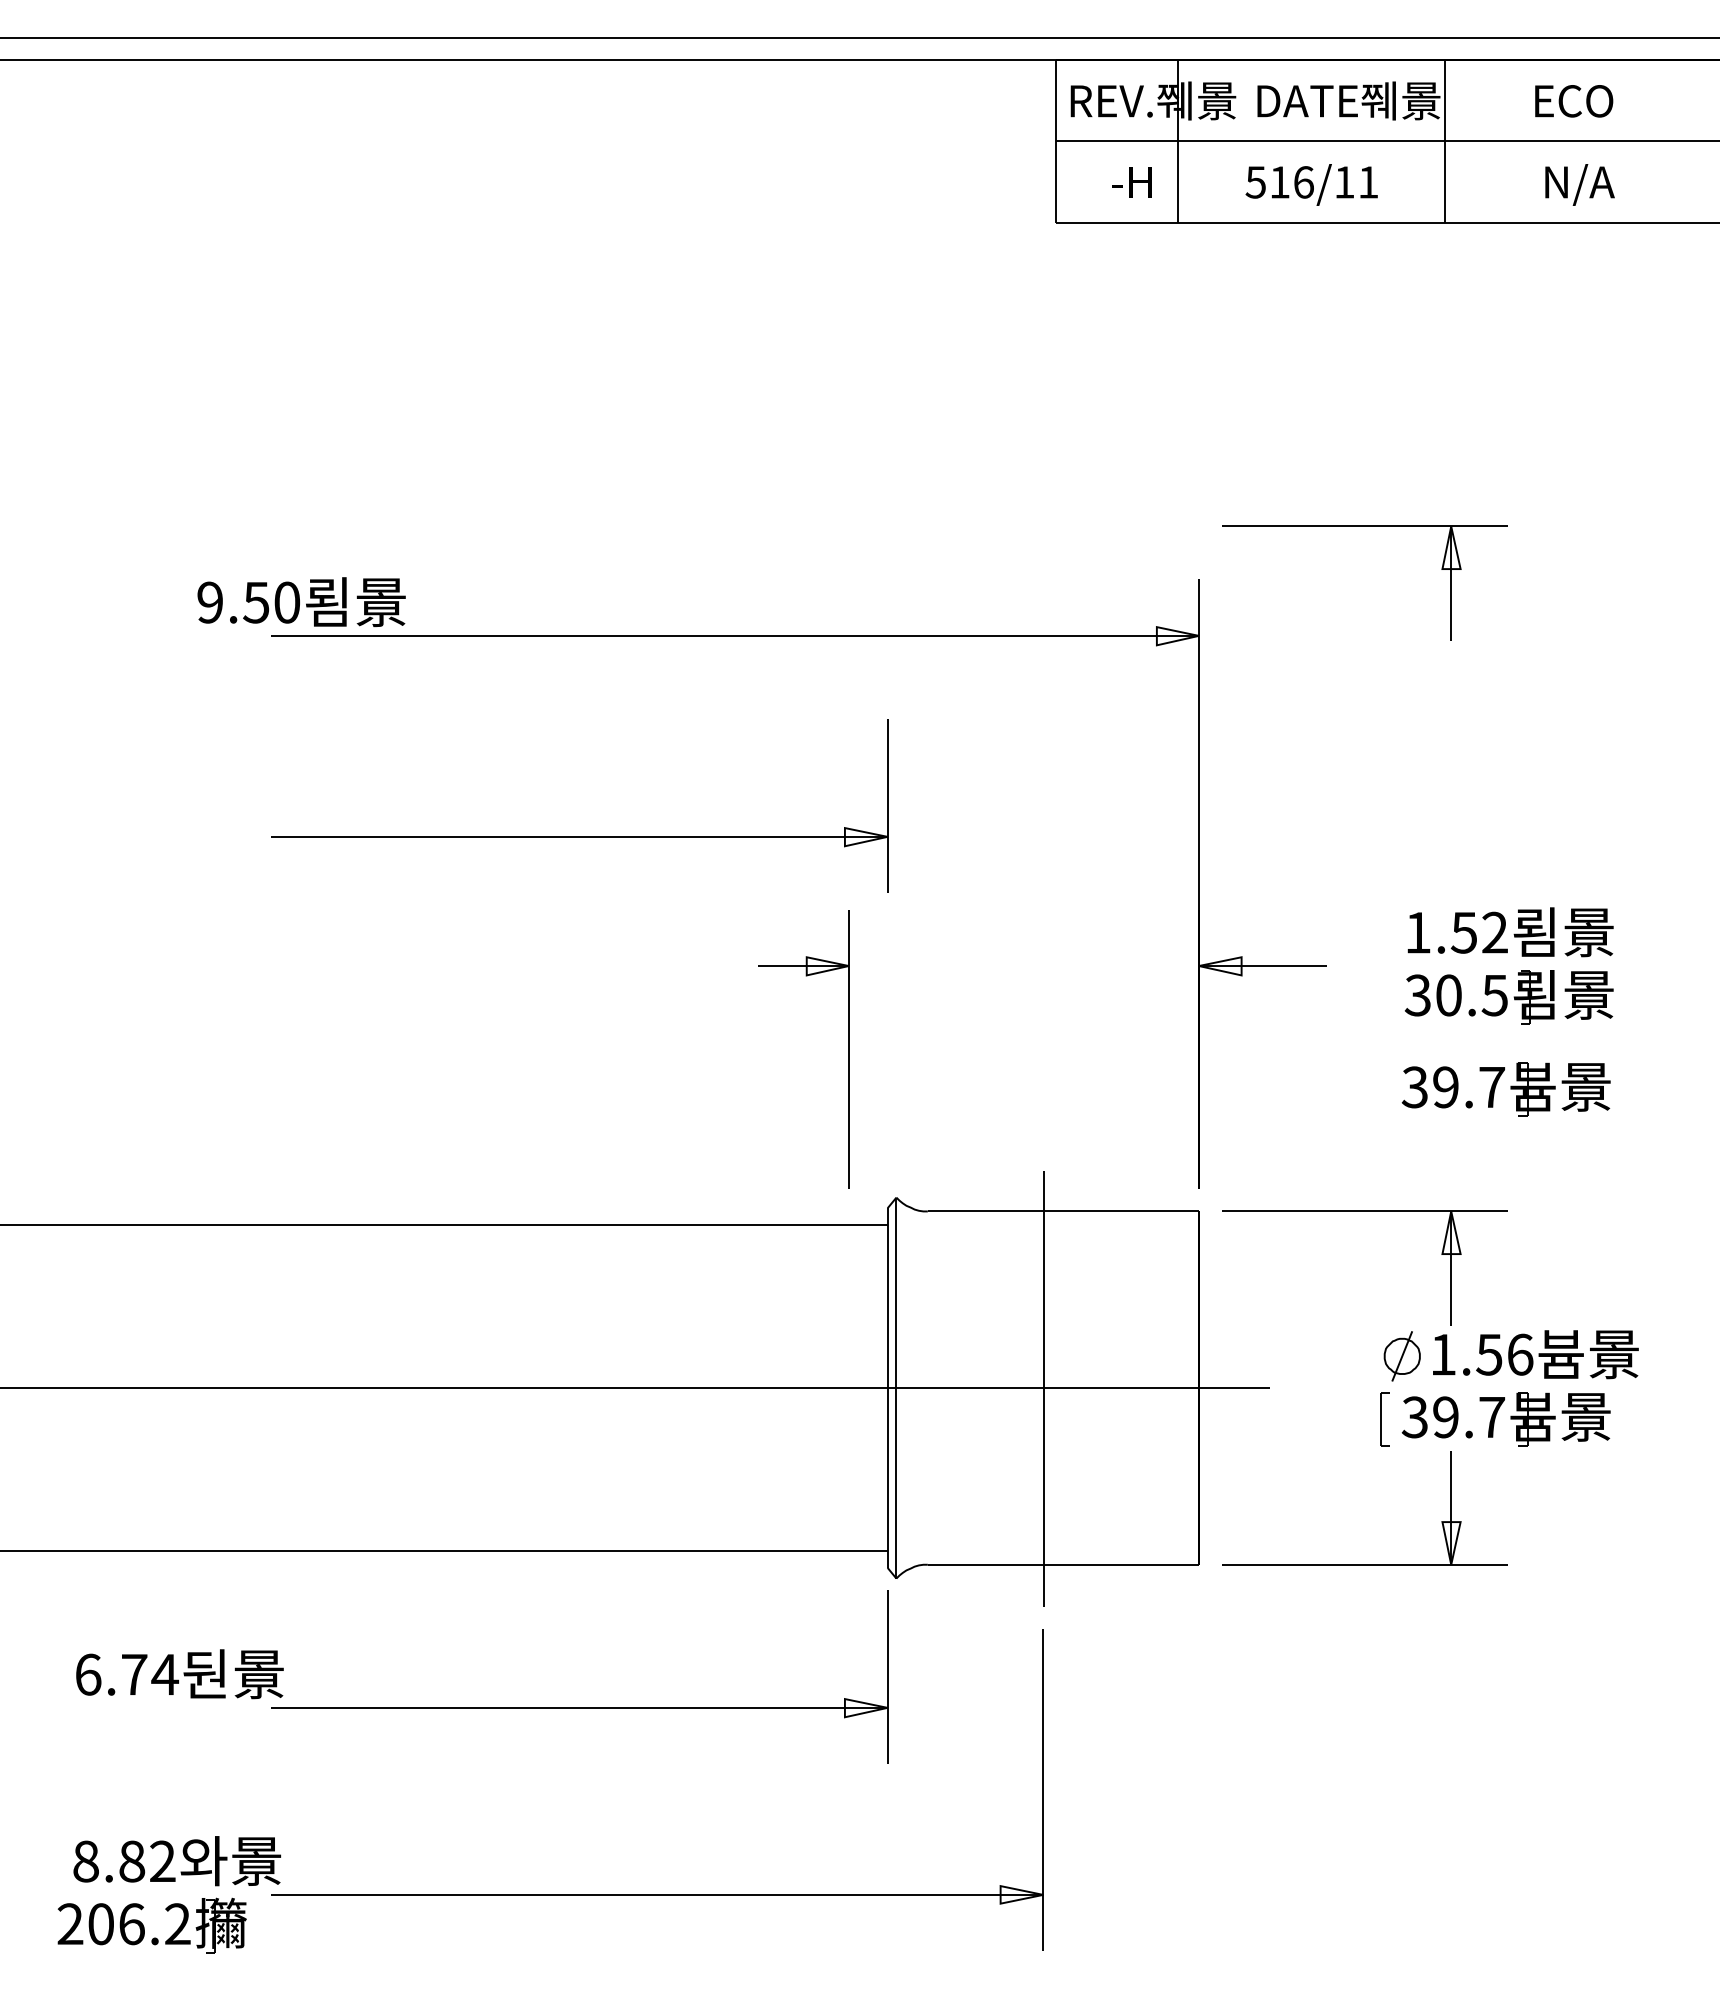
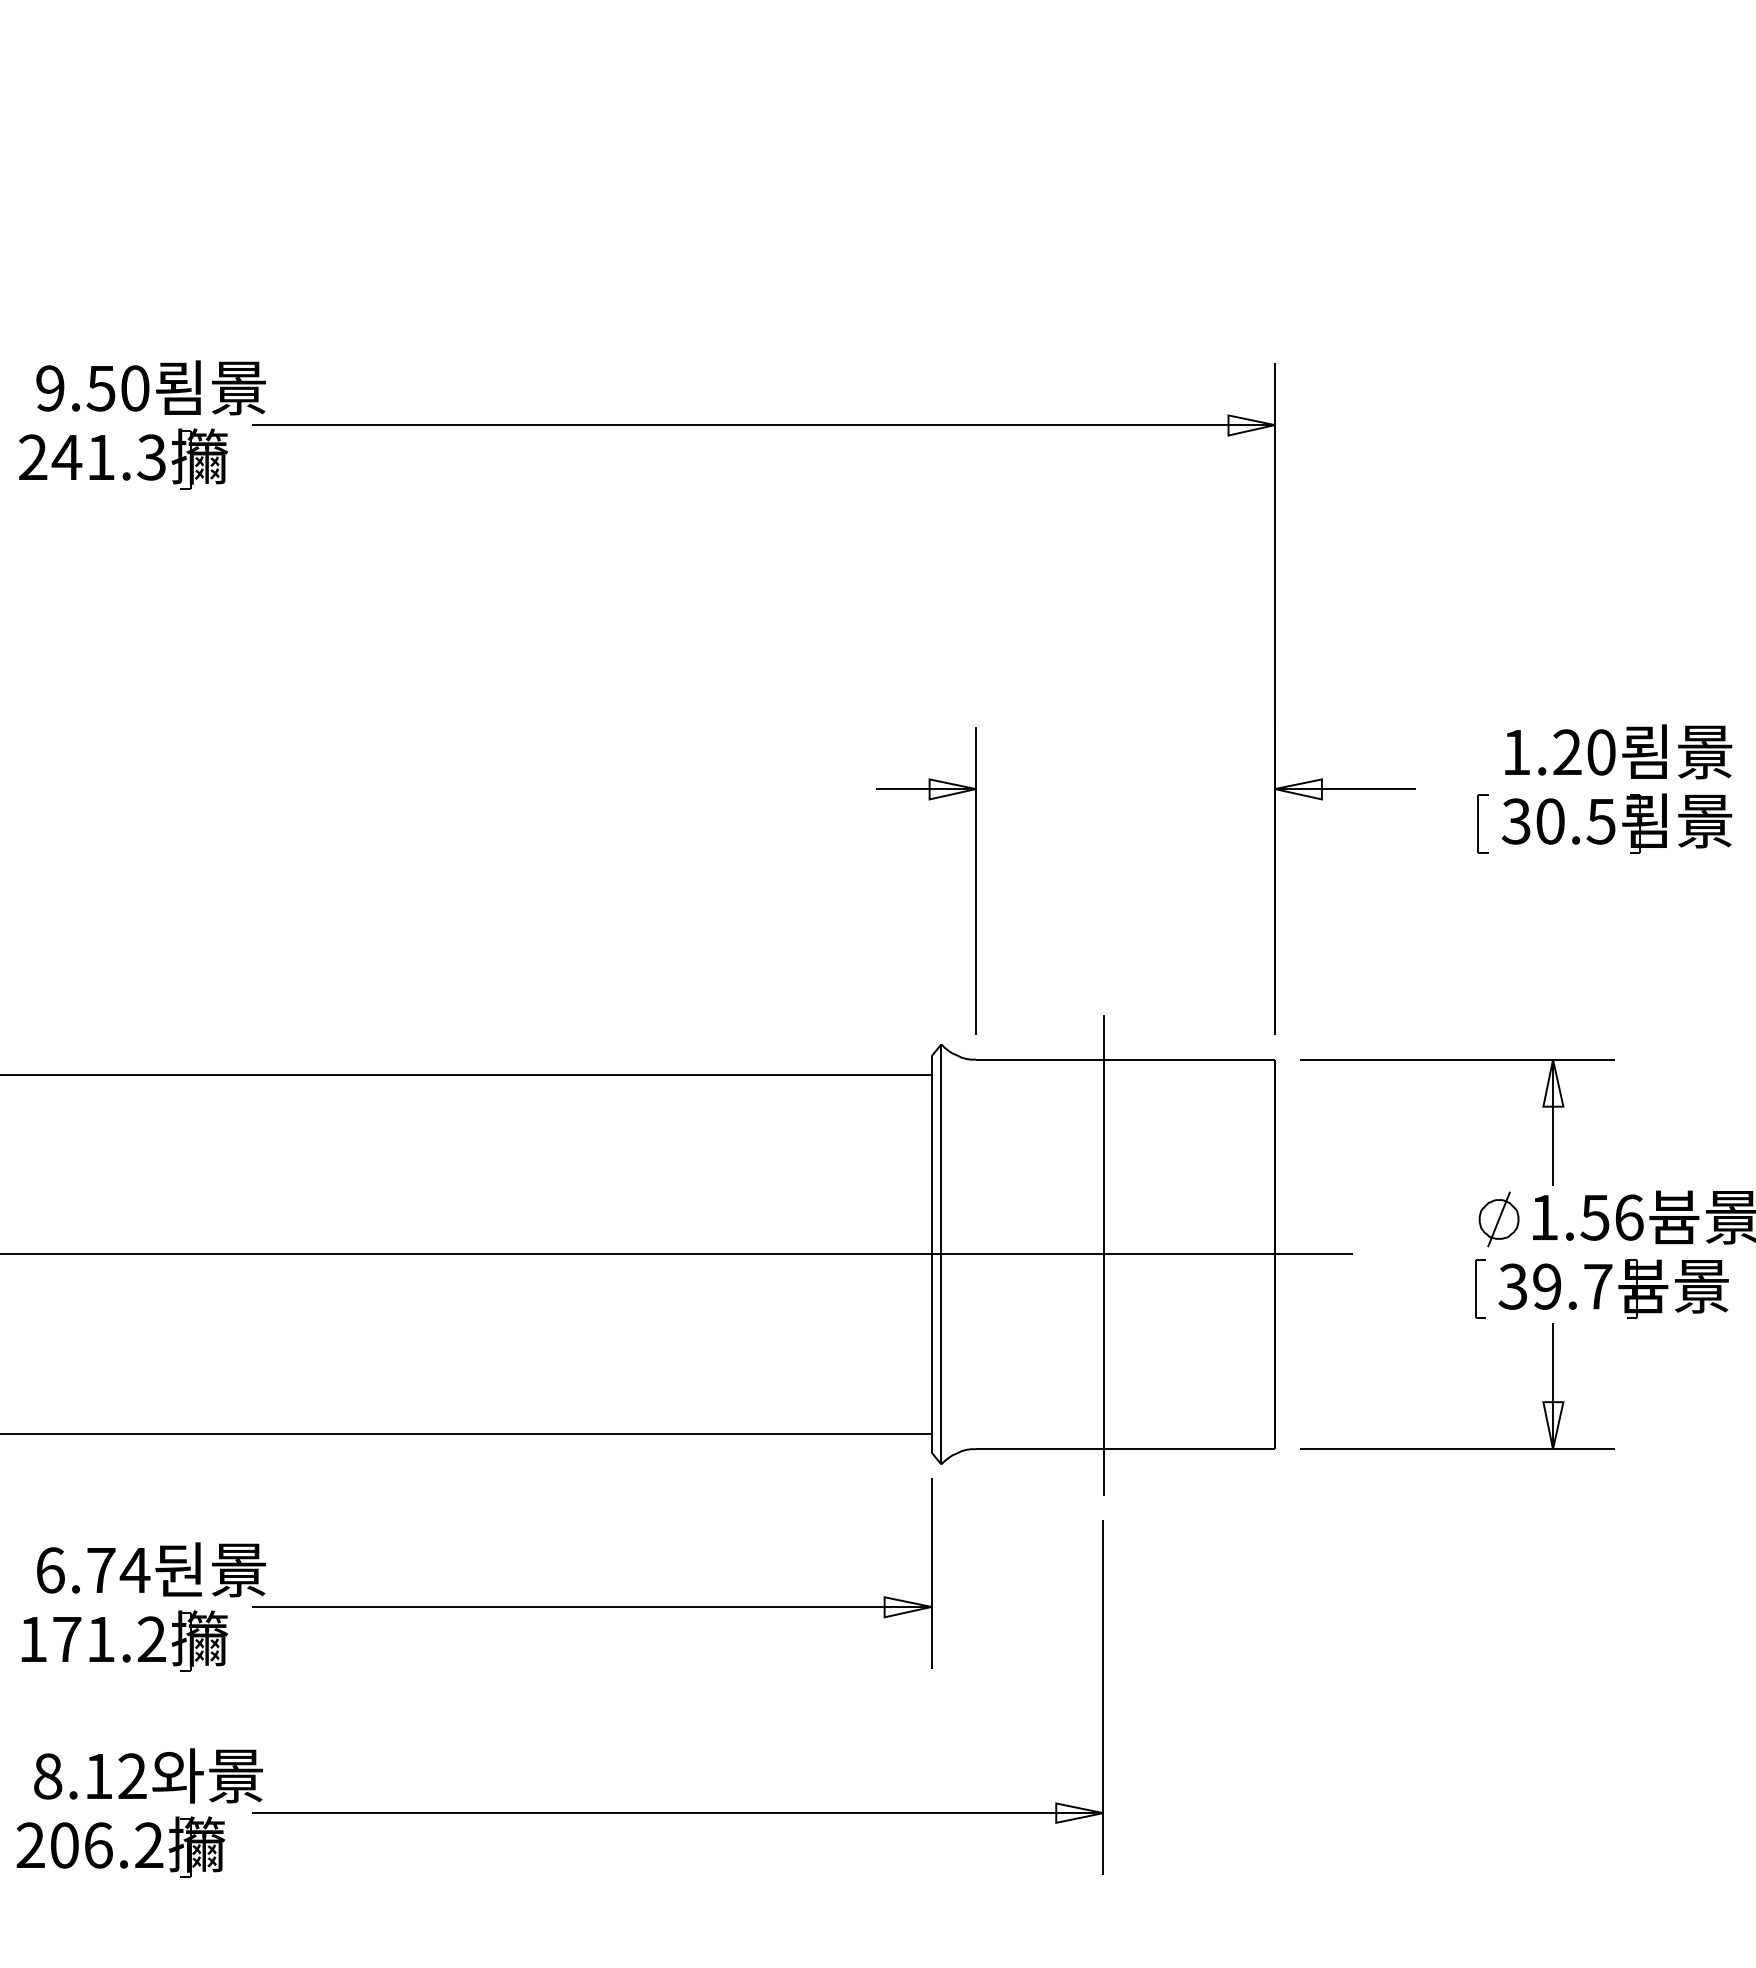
part: (1364, 526) -> (1457, 304), removed
text: (301, 601) -> (150, 387), moved
part: (156, 678) -> (125, 472), added
part: (579, 836) -> (591, 646), removed
text: (1478, 932) -> (1583, 752), 1.52 -> 1.20
part: (1387, 997) -> (1482, 823), added
part: (848, 1049) -> (975, 881), moved
part: (1505, 1089) -> (1612, 925), removed
part: (156, 1750) -> (125, 1653), added
text: (132, 1861) -> (99, 1776), 8.82 -> 8.12

